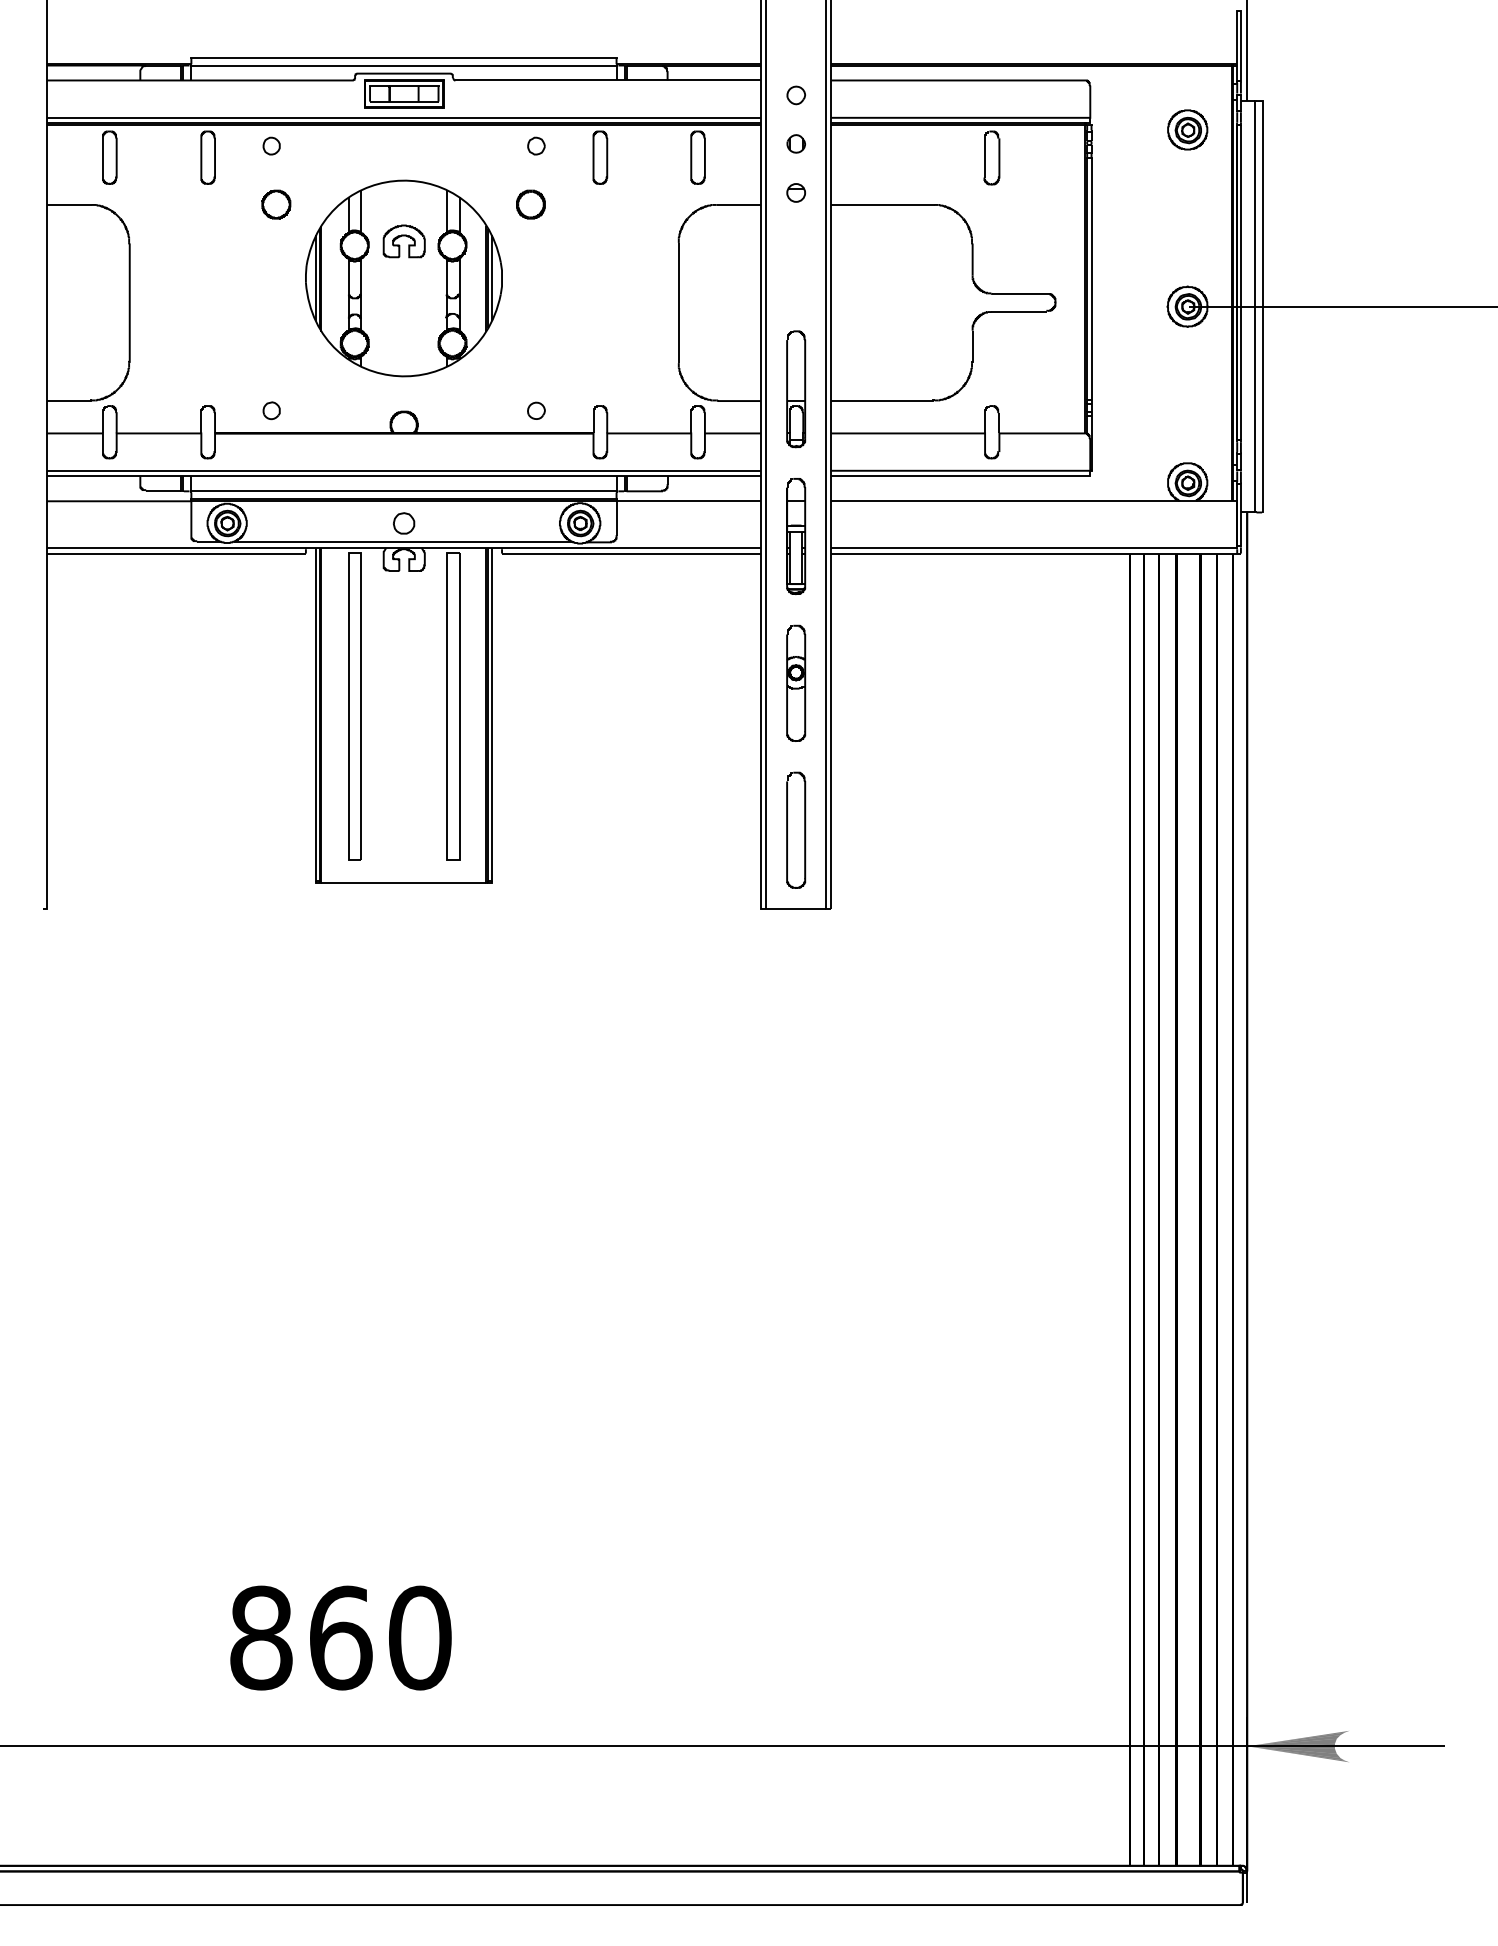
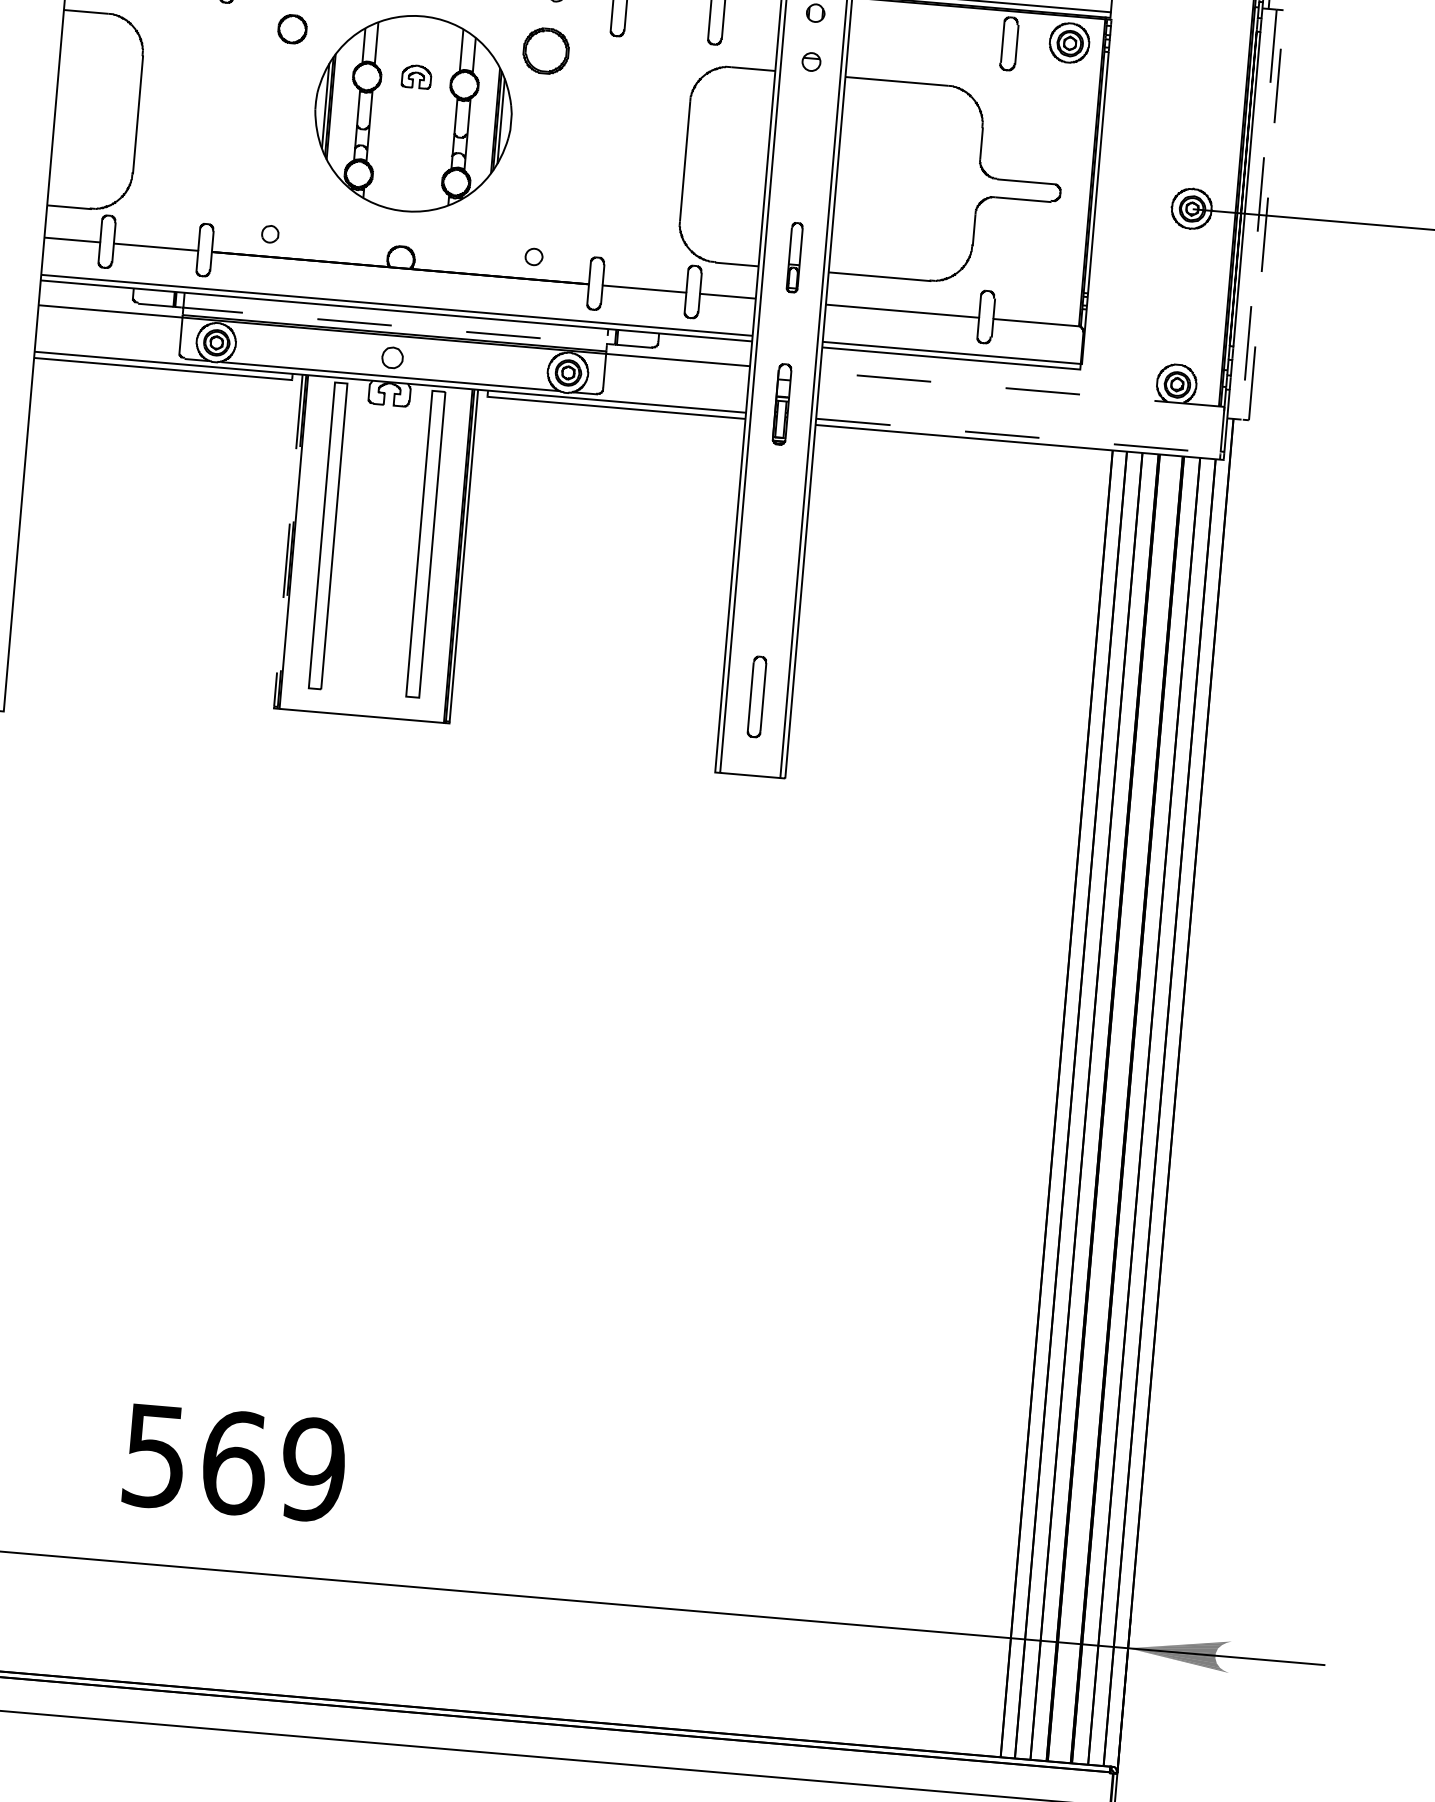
part: (1187, 129) -> (1069, 42), moved
part: (530, 204) -> (545, 50), size x1.6
part: (403, 241) -> (416, 76), size x0.7
line: (1255, 306) -> (1259, 214), solid -> dashed
line: (1262, 306) -> (1266, 214), solid -> dashed
part: (796, 389) -> (794, 257), size x0.6
line: (403, 491) -> (394, 325), solid -> dashed
line: (1237, 524) -> (1222, 430), solid -> dashed
part: (796, 536) -> (782, 404), size x0.7
part: (796, 682) -> (769, 549), removed
part: (796, 829) -> (757, 696), size x0.7
line: (317, 881) -> (275, 707), solid -> dashed
text: (340, 1637) -> (234, 1462), 860 -> 569

